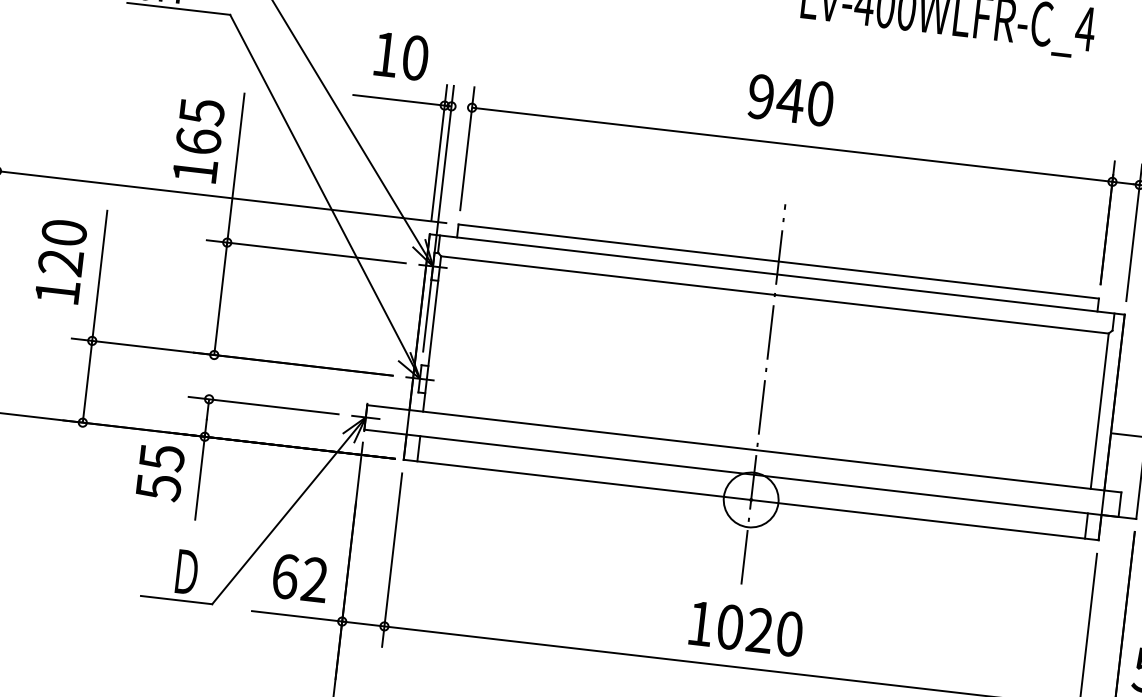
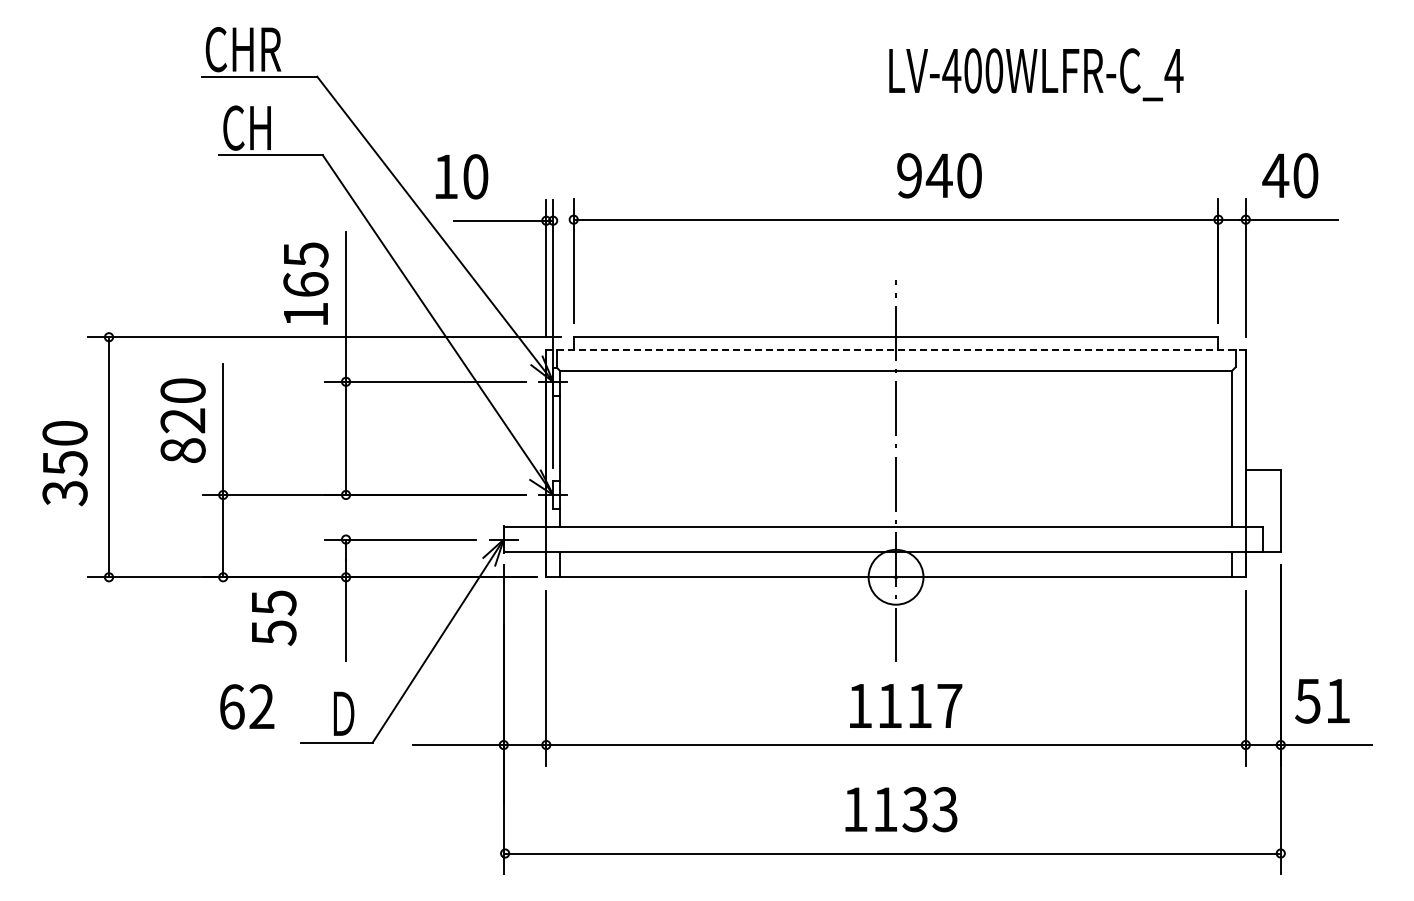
text: (401, 56) -> (461, 176), moved
text: (790, 100) -> (939, 175), moved
line: (777, 274) -> (896, 350), solid -> dashed
text: (56, 292) -> (182, 450), 120 -> 820
text: (160, 472) -> (274, 617), moved
text: (300, 577) -> (247, 706), moved
text: (759, 630) -> (919, 705), 1020 -> 1117

